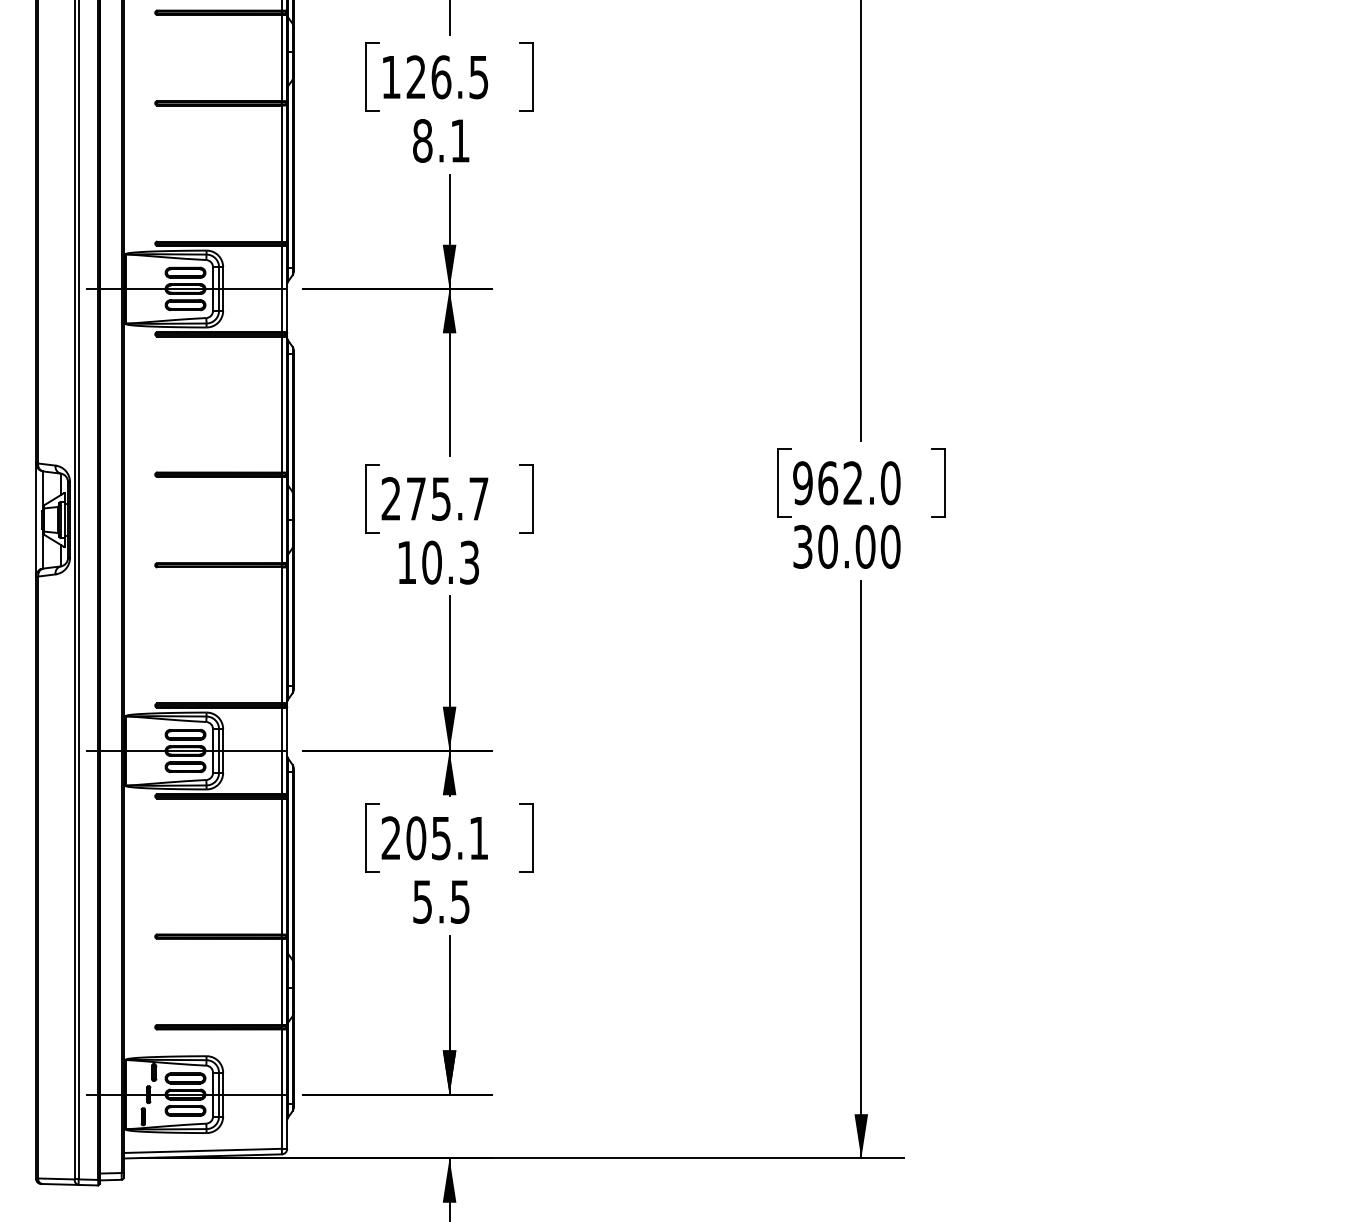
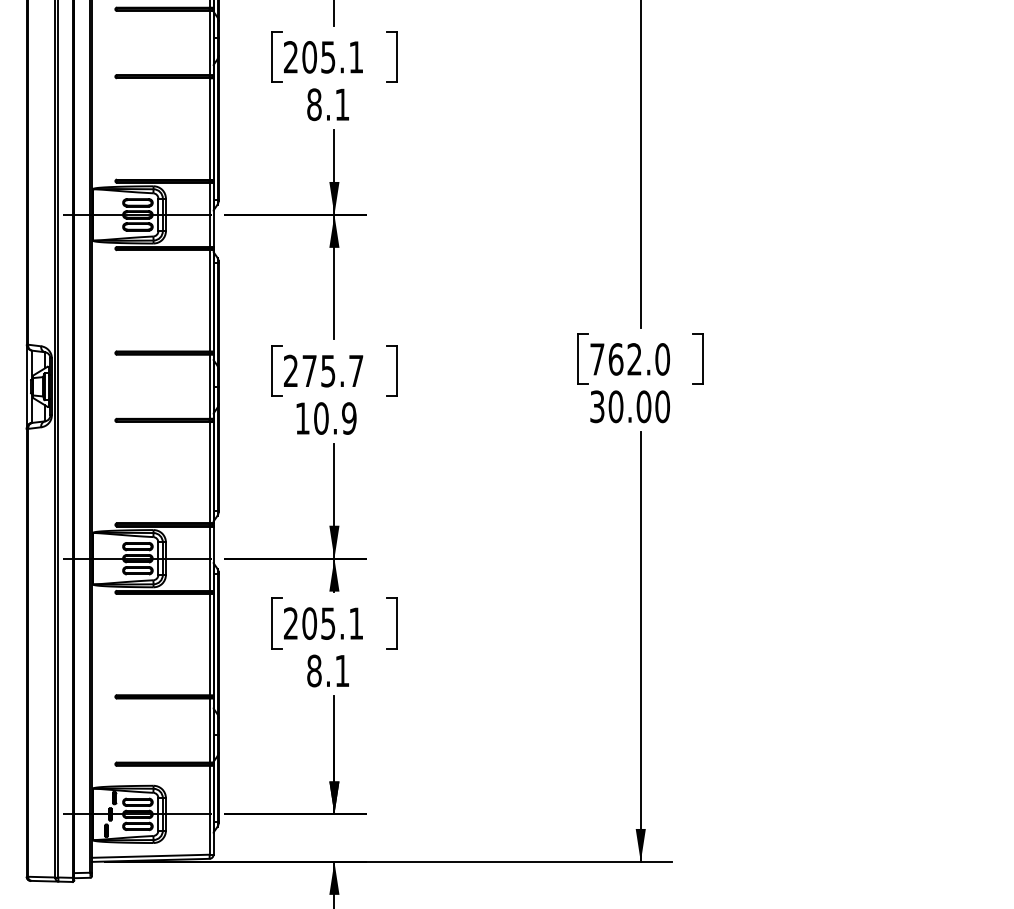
text: (434, 77) -> (323, 57), 126.5 -> 205.1
text: (803, 483) -> (597, 359), 962.0 -> 762.0
text: (469, 562) -> (349, 418), 10.3 -> 10.9
text: (441, 901) -> (328, 670), 5.5 -> 8.1

